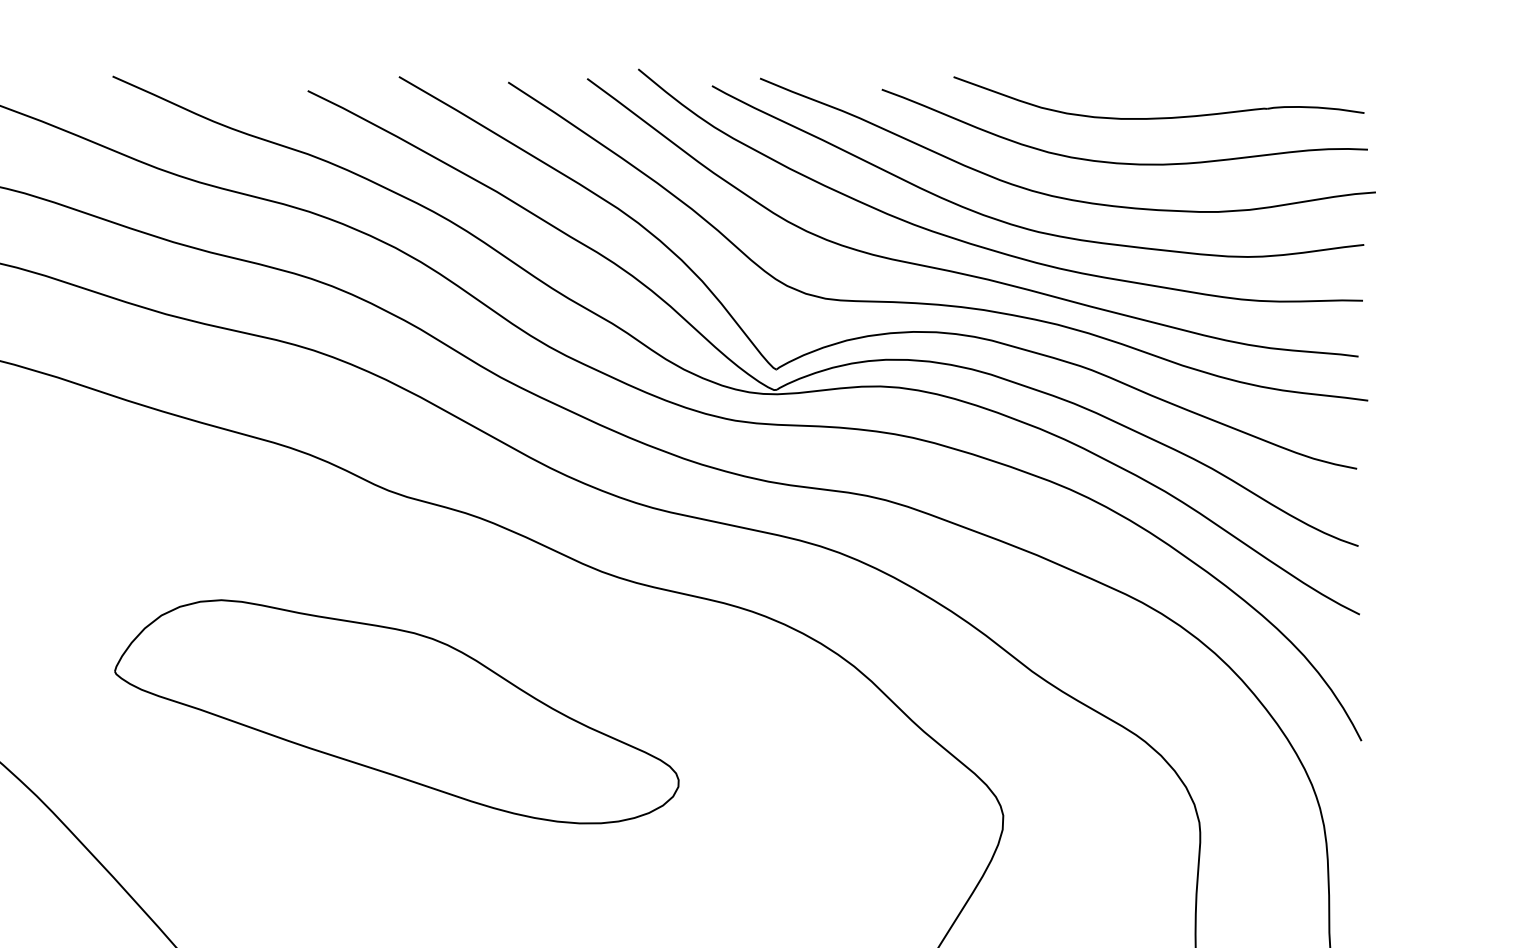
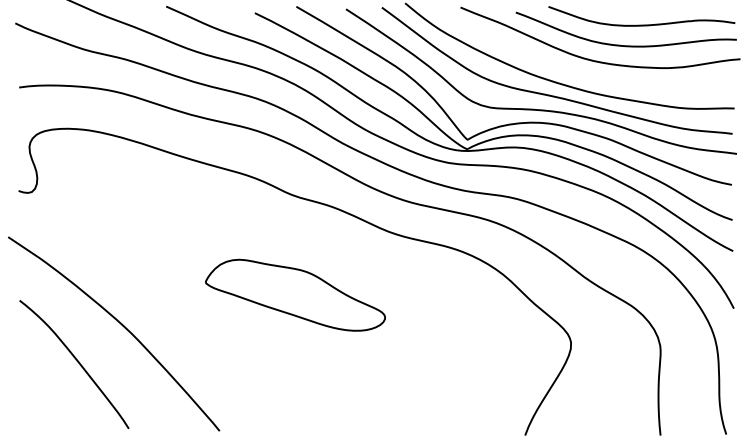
curve: (1026, 225) -> (581, 74), removed
part: (397, 709) -> (295, 294), size x0.7

